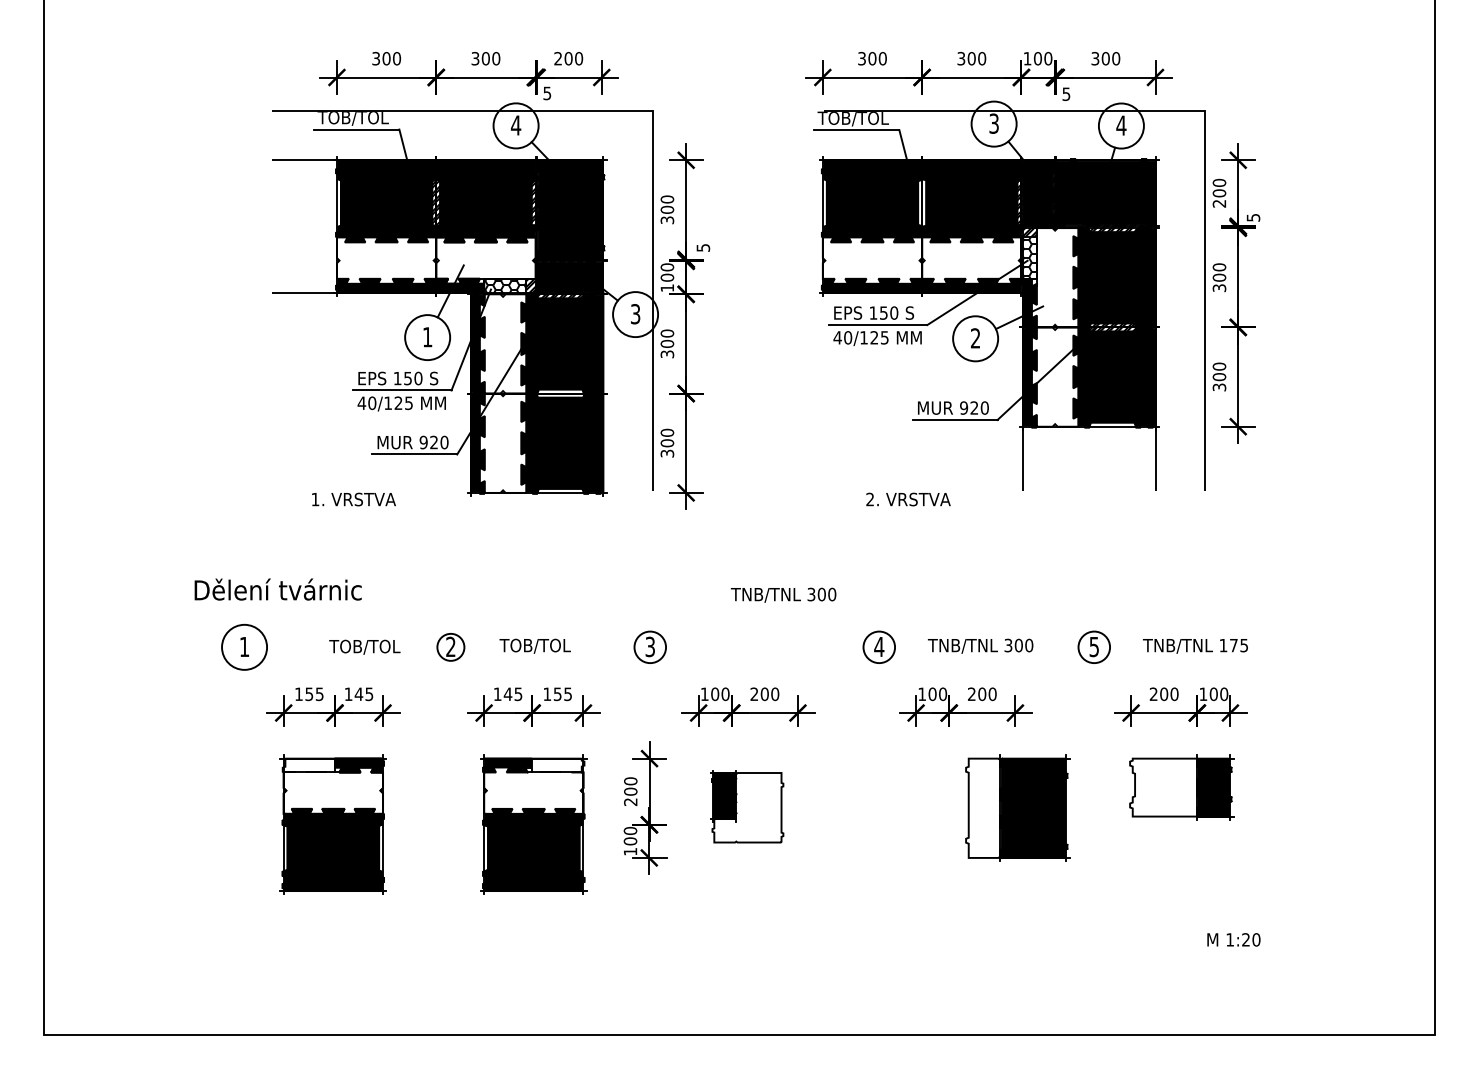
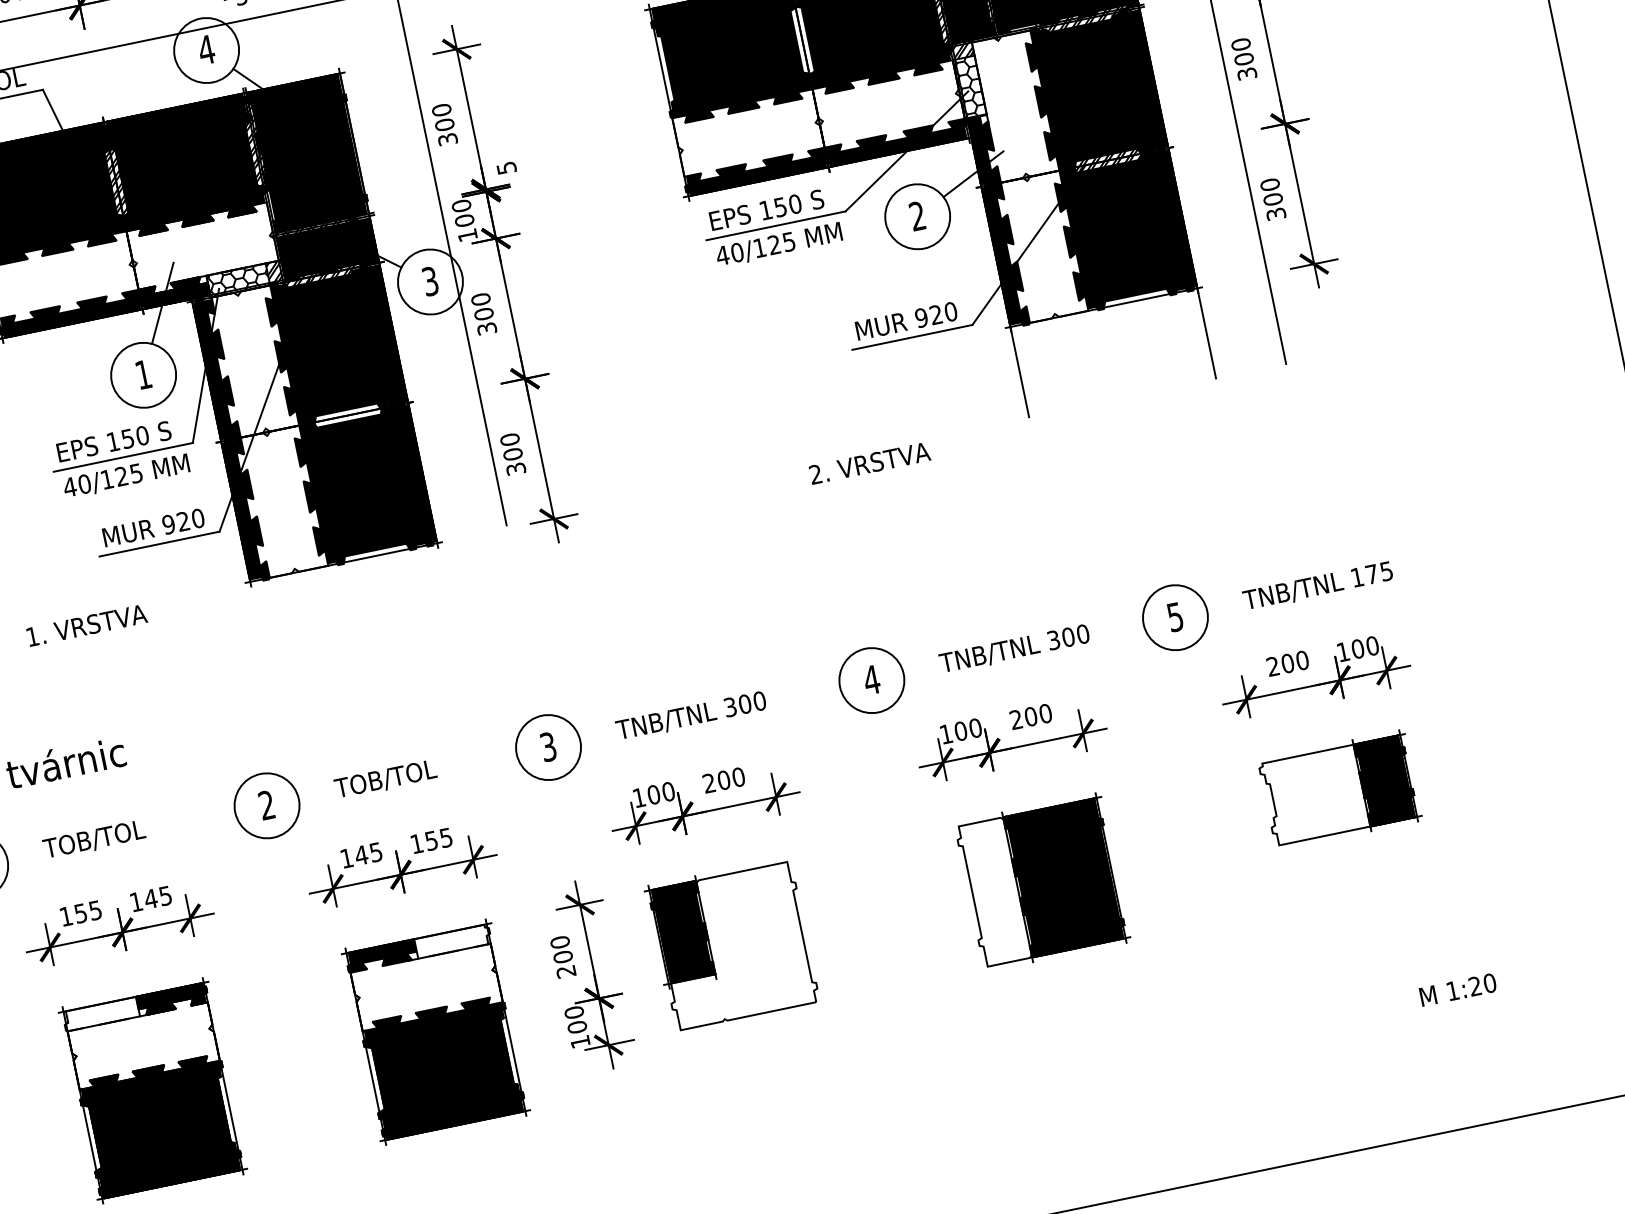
text: (783, 594) -> (690, 715), moved
text: (364, 646) -> (93, 839), moved
circle: (450, 646) -> (266, 804), size x1.67
circle: (649, 646) -> (547, 746), size x1.43
circle: (878, 646) -> (870, 679), size x1.43
circle: (1093, 646) -> (1174, 616), size x1.43
part: (746, 806) -> (730, 944), size x1.43
part: (1017, 807) -> (1041, 881), moved

